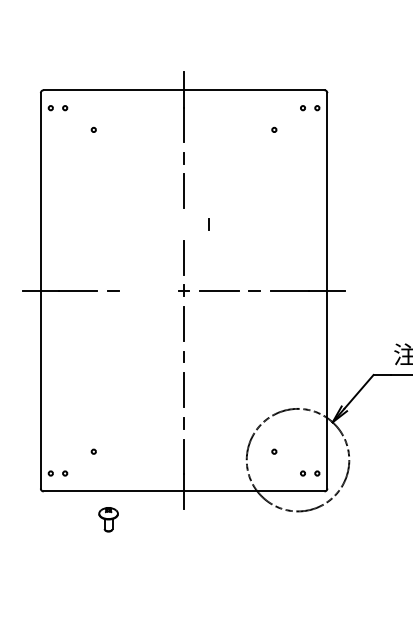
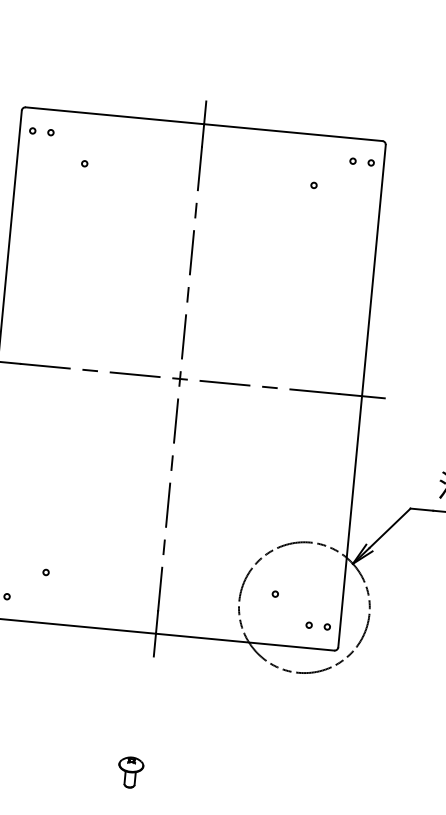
line: (208, 224) -> (187, 294), moved
line: (148, 290) -> (134, 374), added
part: (108, 519) -> (130, 772), moved

